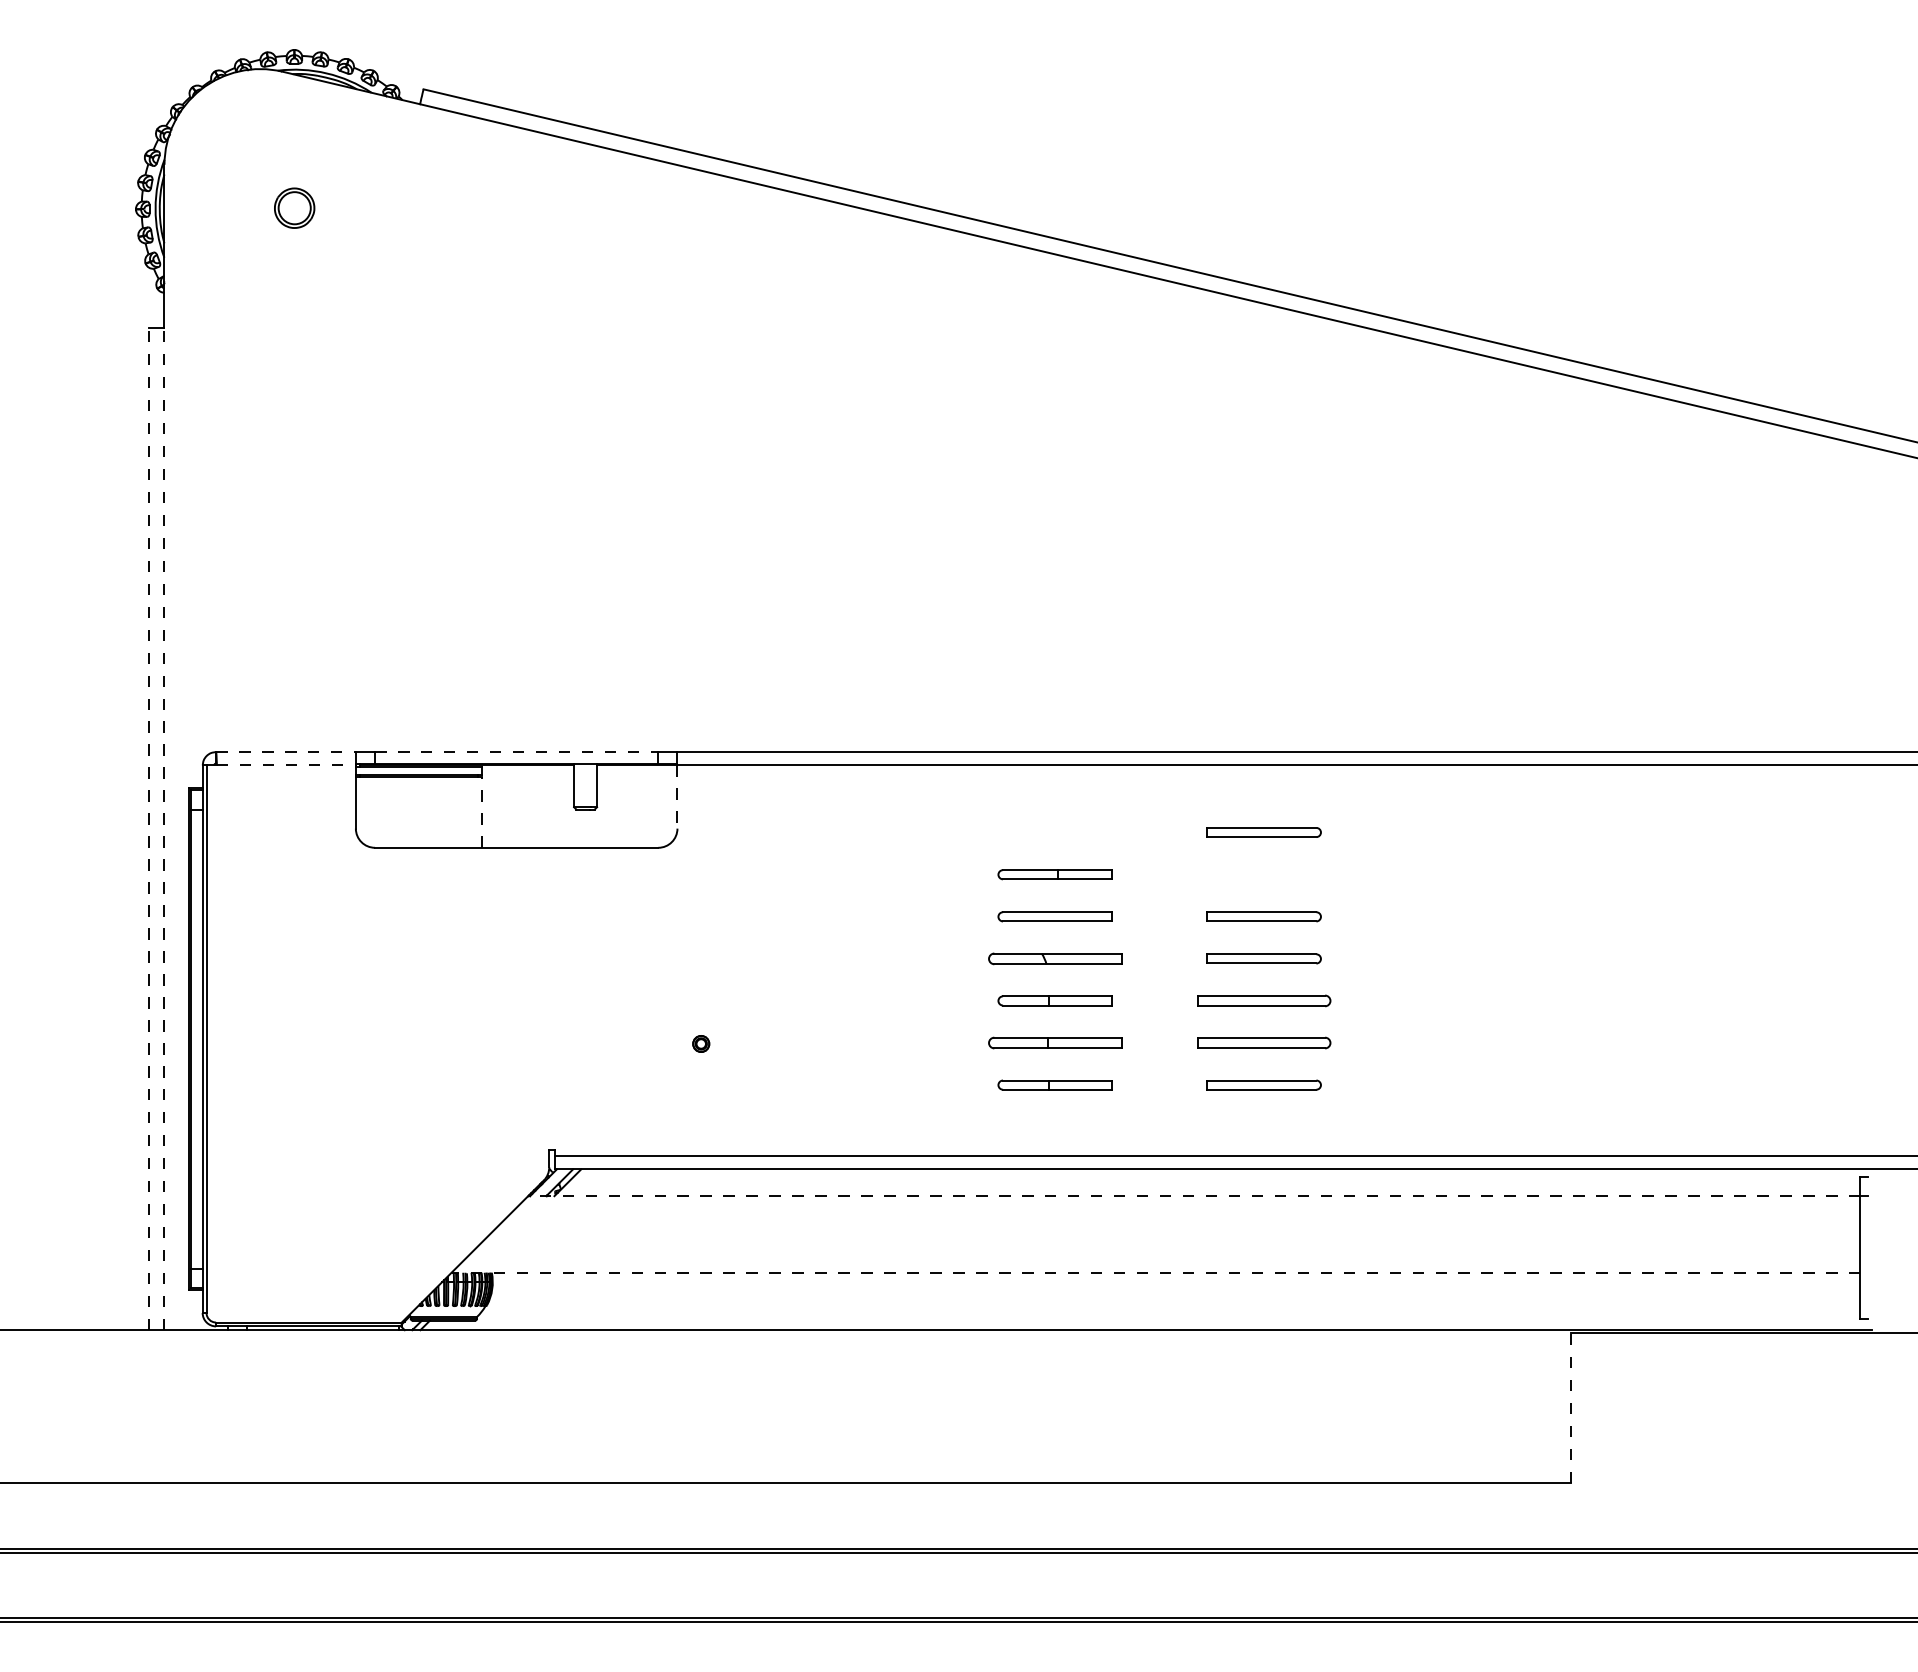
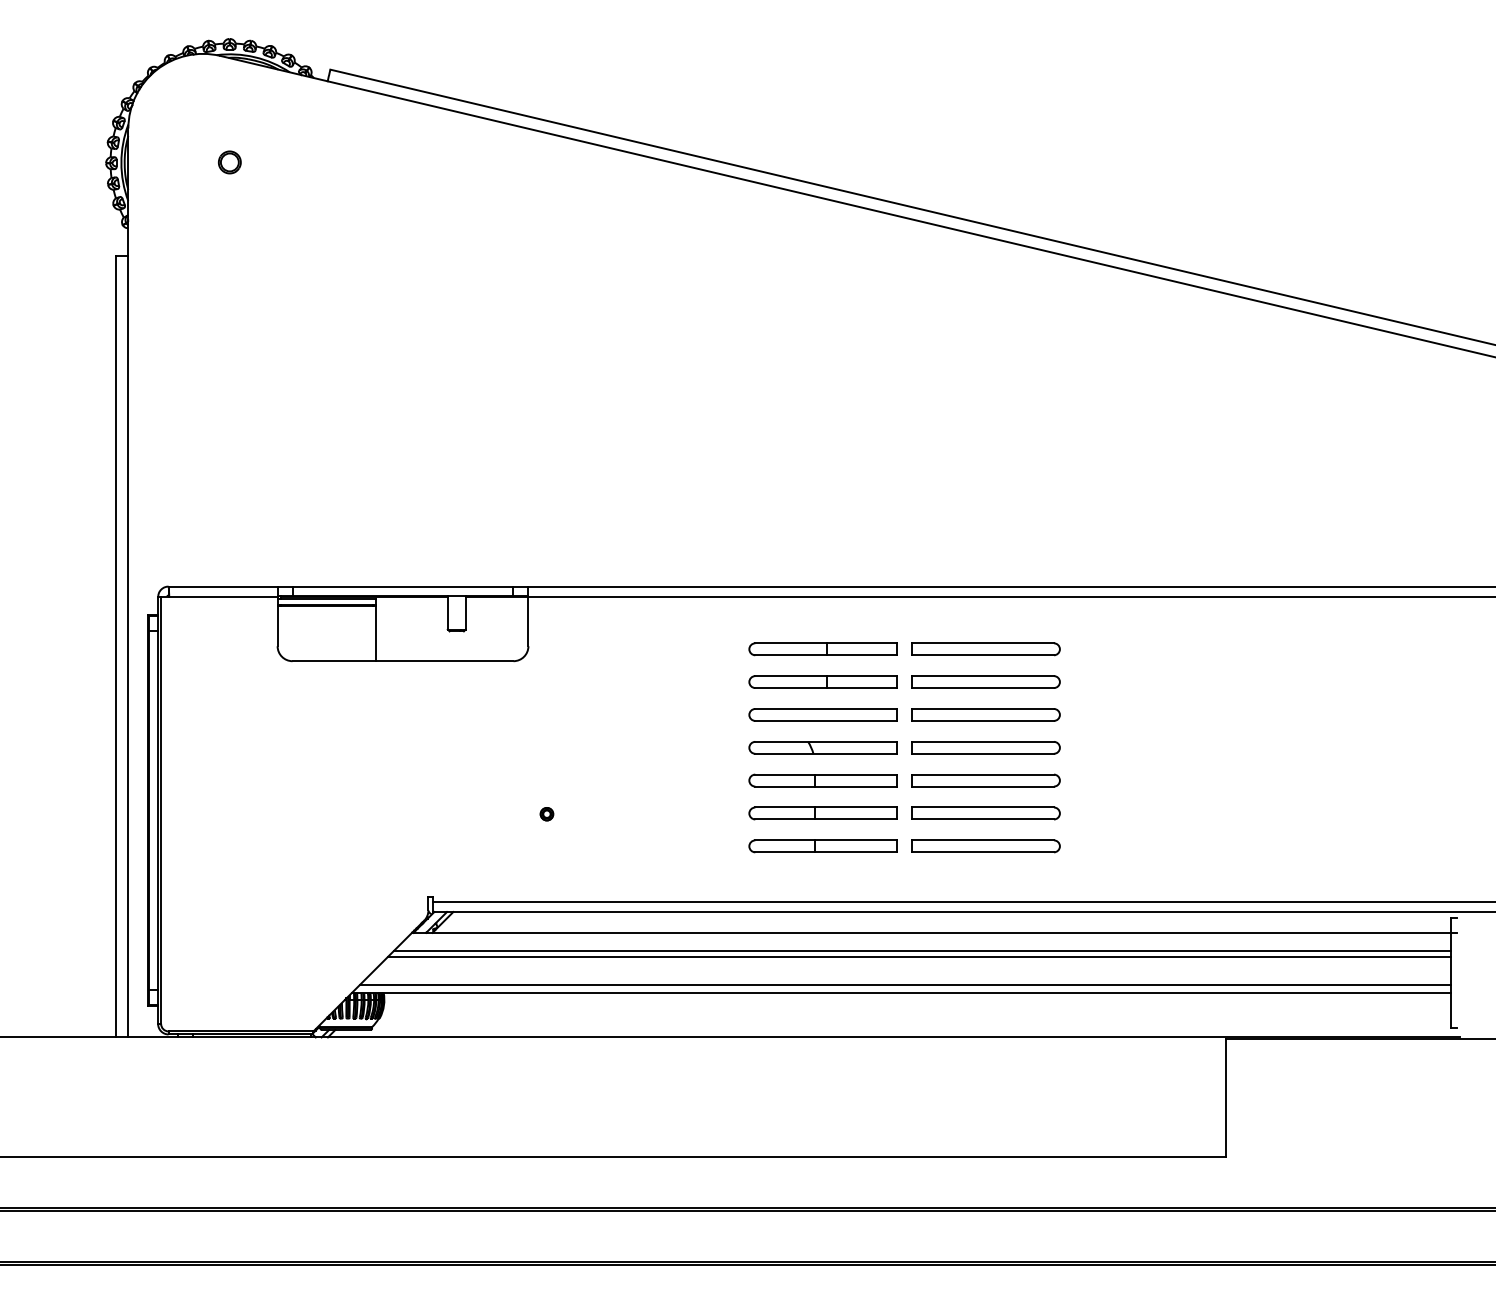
part: (294, 208) -> (229, 162), size x0.71
line: (285, 752) -> (222, 586), dashed -> solid
line: (516, 752) -> (402, 586), dashed -> solid
line: (286, 765) -> (223, 597), dashed -> solid
line: (677, 797) -> (528, 621), dashed -> solid
line: (482, 811) -> (376, 632), dashed -> solid
line: (149, 828) -> (116, 646), dashed -> solid
line: (164, 828) -> (128, 646), dashed -> solid
part: (1054, 832) -> (822, 649), added
part: (1263, 832) -> (985, 649), size x1.67
part: (1054, 874) -> (822, 682), size x1.67
part: (1263, 874) -> (985, 682), added
part: (1054, 916) -> (822, 714), size x1.67
part: (1263, 916) -> (985, 714), size x1.67
part: (1054, 958) -> (822, 747), size x1.43
part: (1263, 958) -> (985, 747), size x1.67
part: (1054, 1000) -> (822, 780), size x1.67
part: (1263, 1000) -> (985, 780), size x1.43
part: (1054, 1042) -> (822, 813), size x1.43
part: (1263, 1042) -> (985, 813), size x1.43
part: (1054, 1084) -> (822, 845), size x1.67
part: (1263, 1084) -> (985, 845), size x1.67
line: (1193, 1196) -> (930, 933), dashed -> solid
line: (1182, 1219) -> (922, 951), added
line: (1178, 1226) -> (919, 956), added
line: (1160, 1263) -> (905, 985), added
line: (1155, 1272) -> (901, 992), dashed -> solid
line: (1571, 1407) -> (1225, 1097), dashed -> solid

